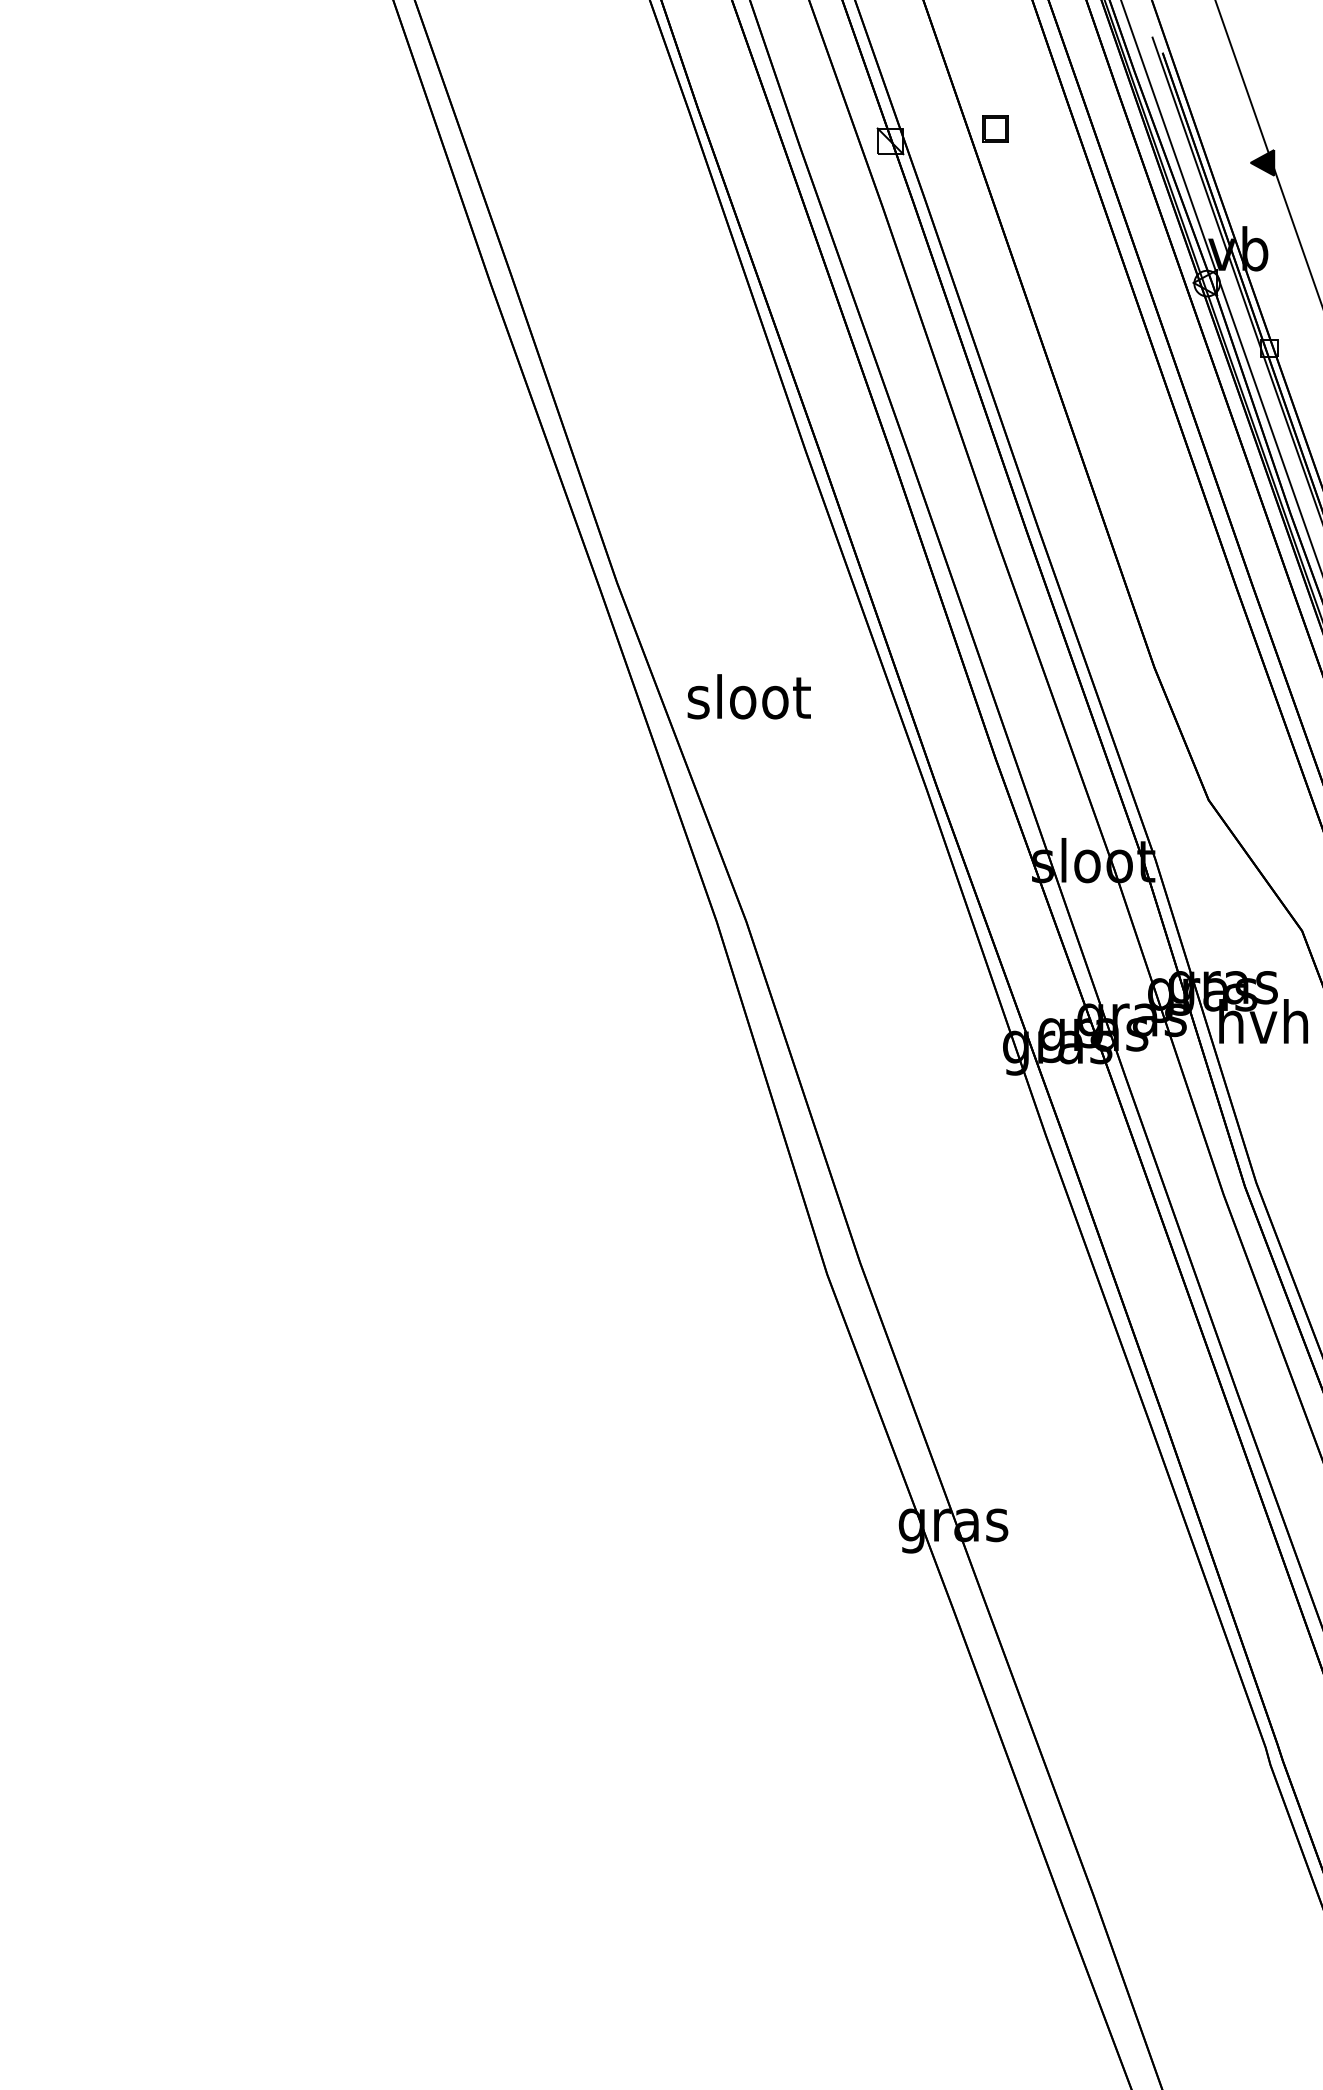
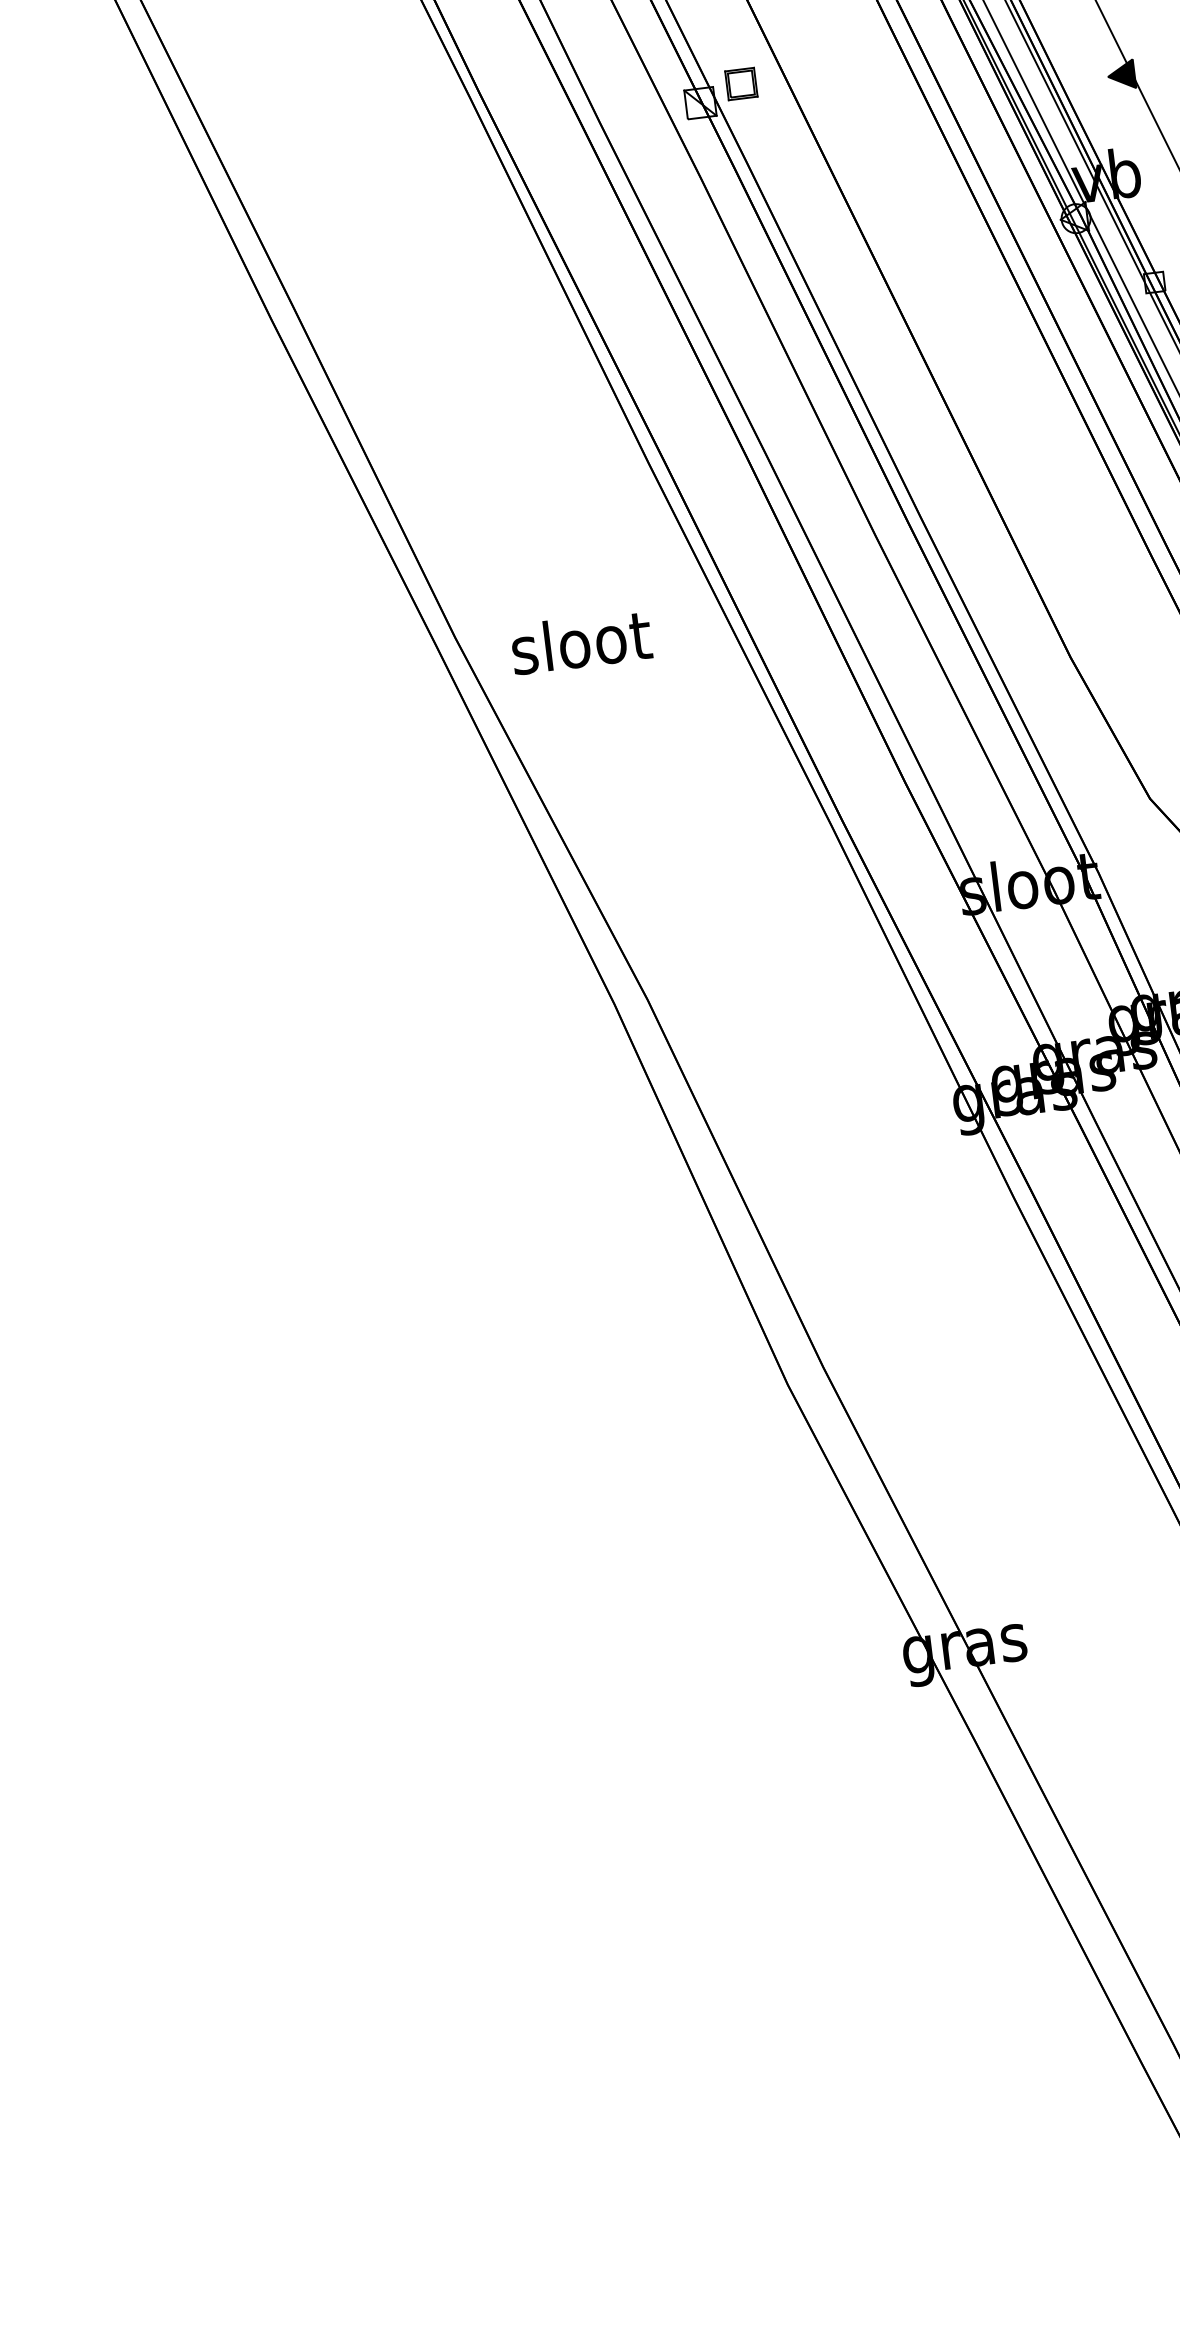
part: (995, 128) -> (741, 83), moved
text: (748, 696) -> (580, 641), moved

